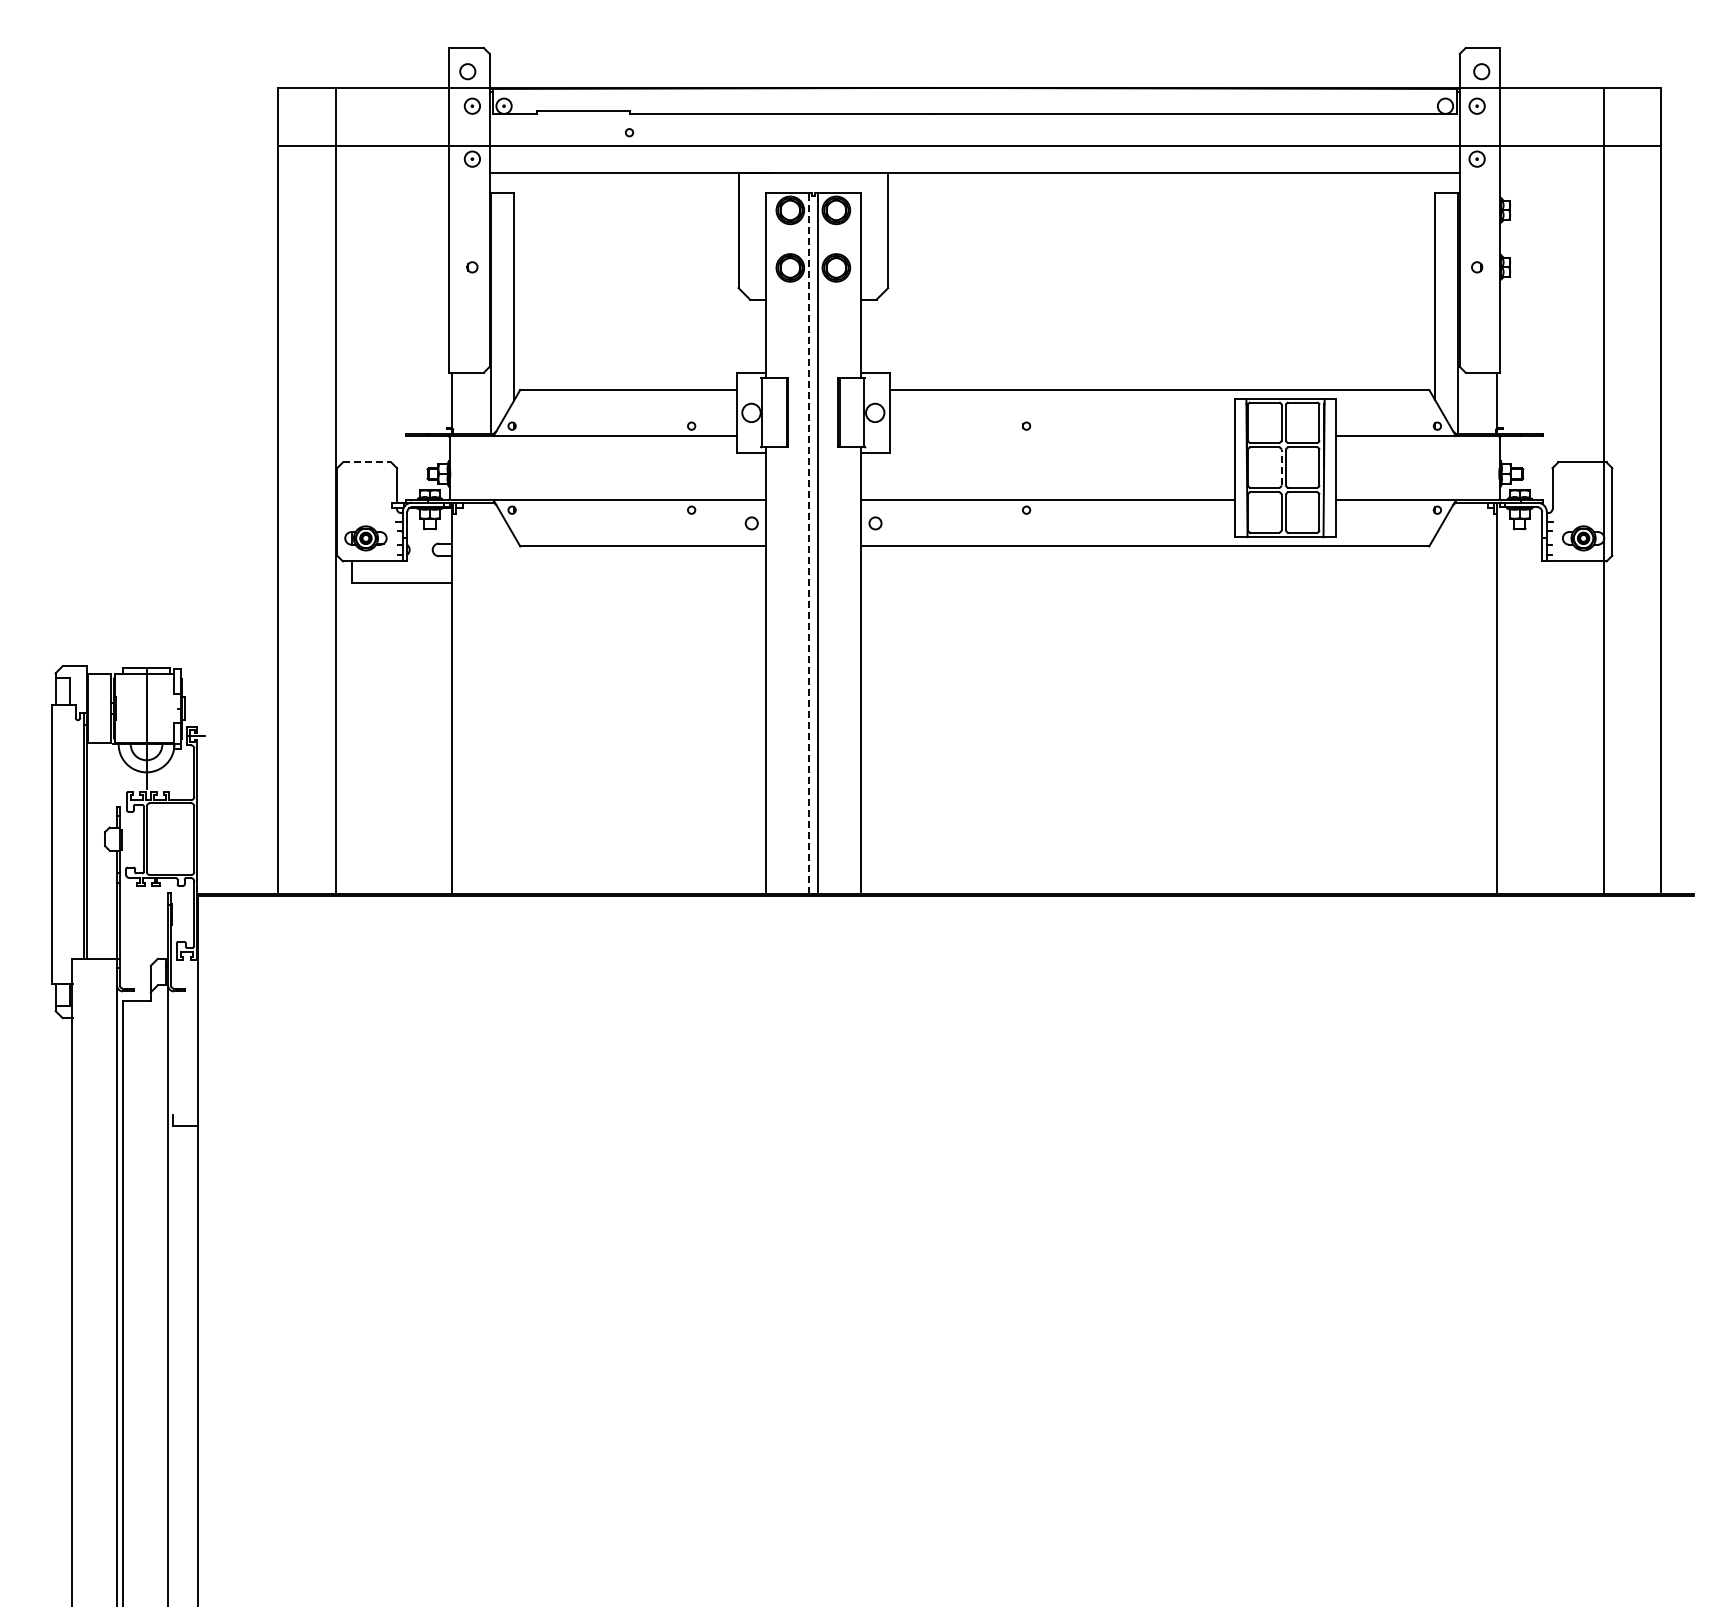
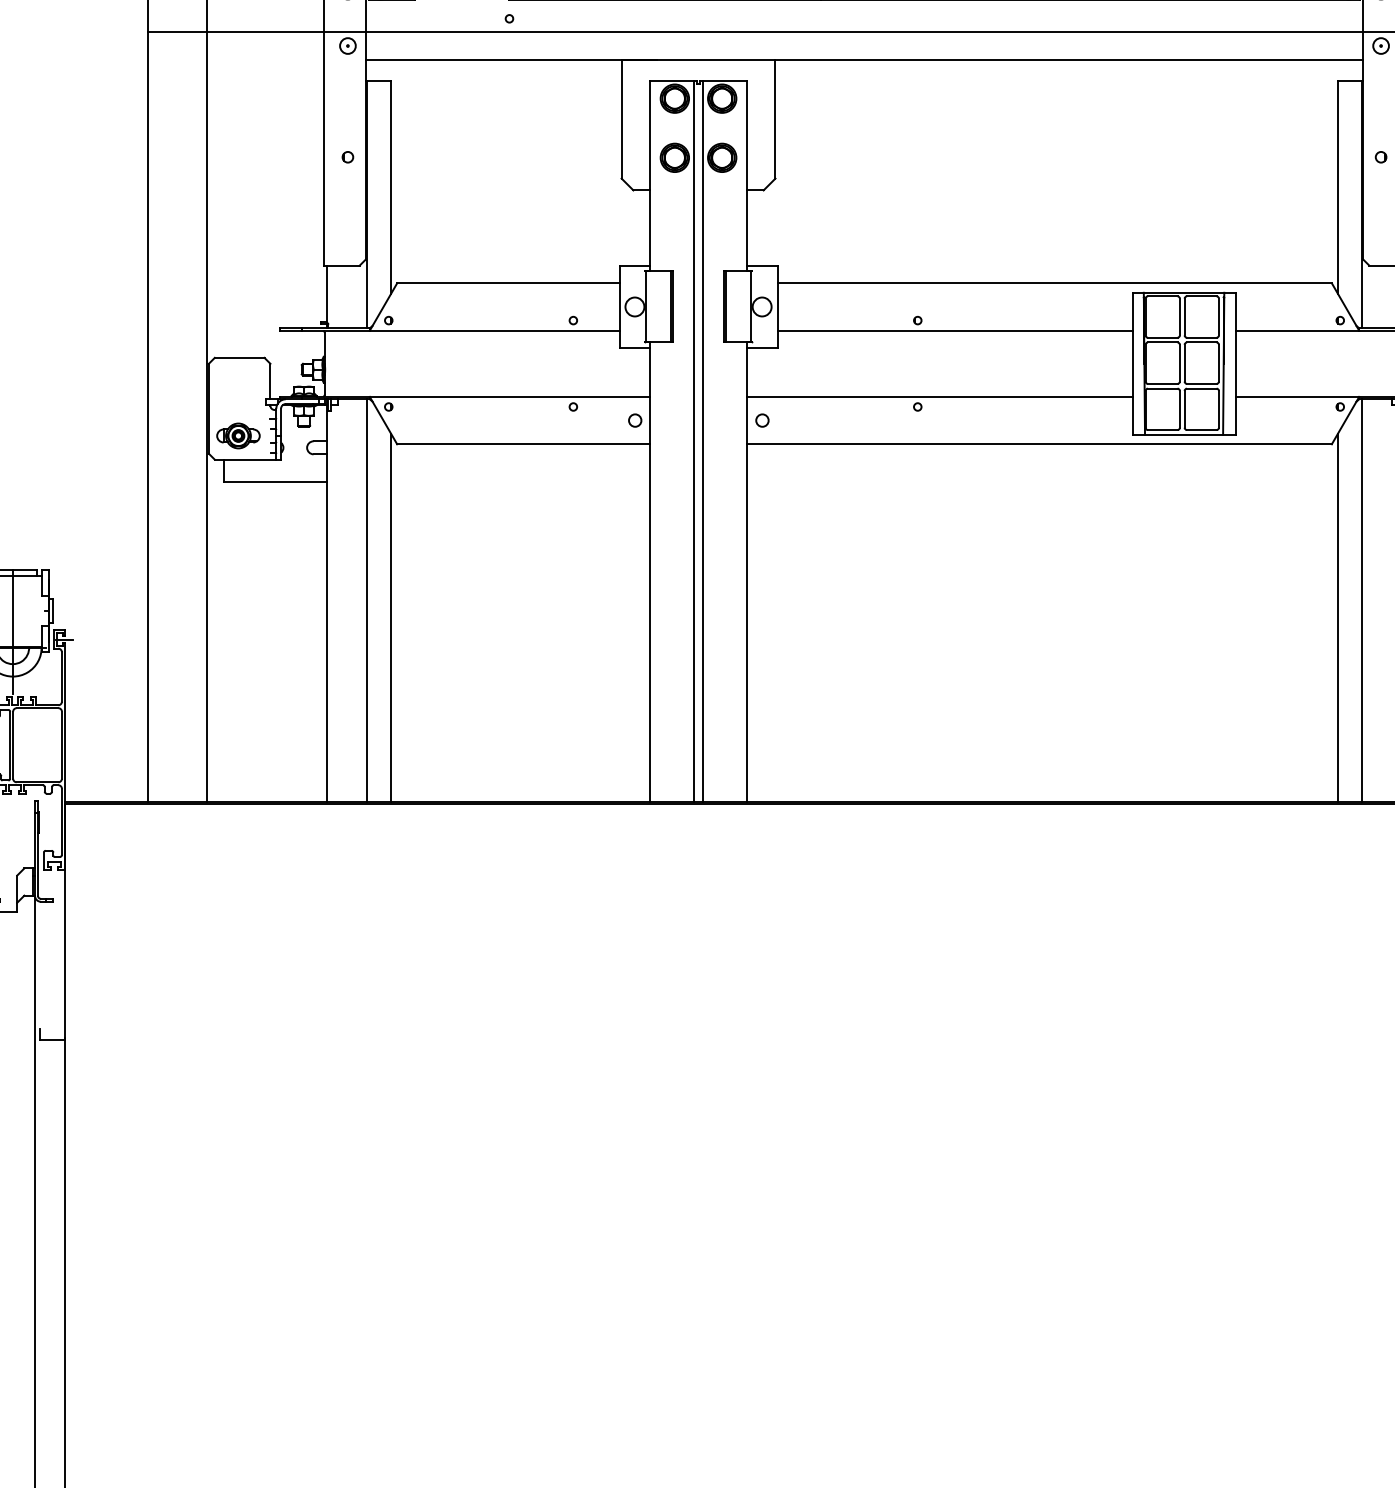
line: (1062, 435) -> (954, 330), added
line: (367, 462) -> (240, 357), dashed -> solid
line: (1281, 467) -> (1179, 363), dashed -> solid
line: (808, 543) -> (693, 441), dashed -> solid
line: (491, 698) -> (367, 600), added
line: (1458, 698) -> (1361, 600), added
line: (514, 715) -> (391, 618), added
line: (1435, 715) -> (1338, 618), added

